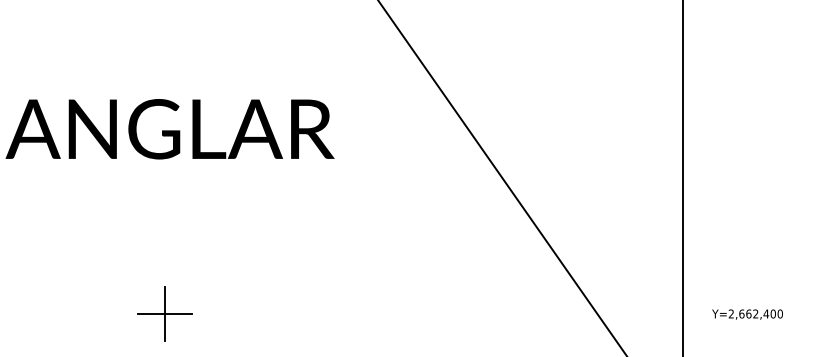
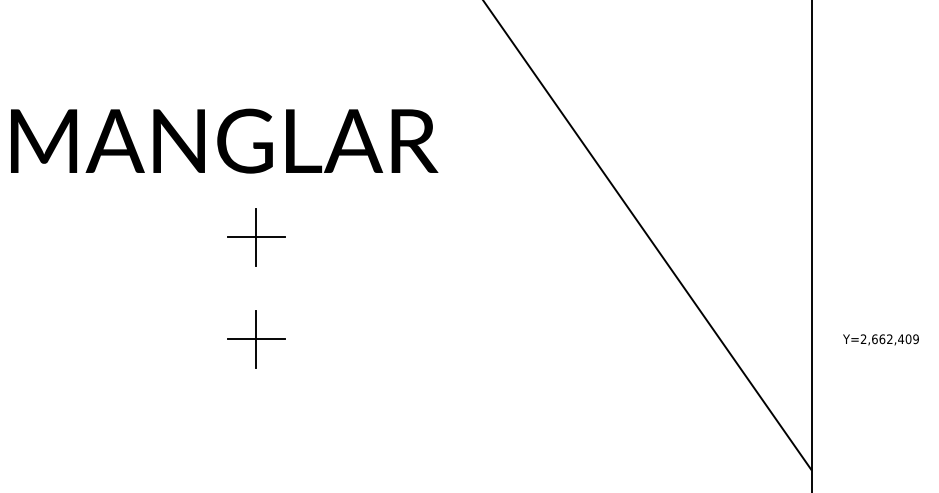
part: (164, 219) -> (256, 237), added
text: (779, 313) -> (915, 338), Y=2,662,400 -> Y=2,662,409

